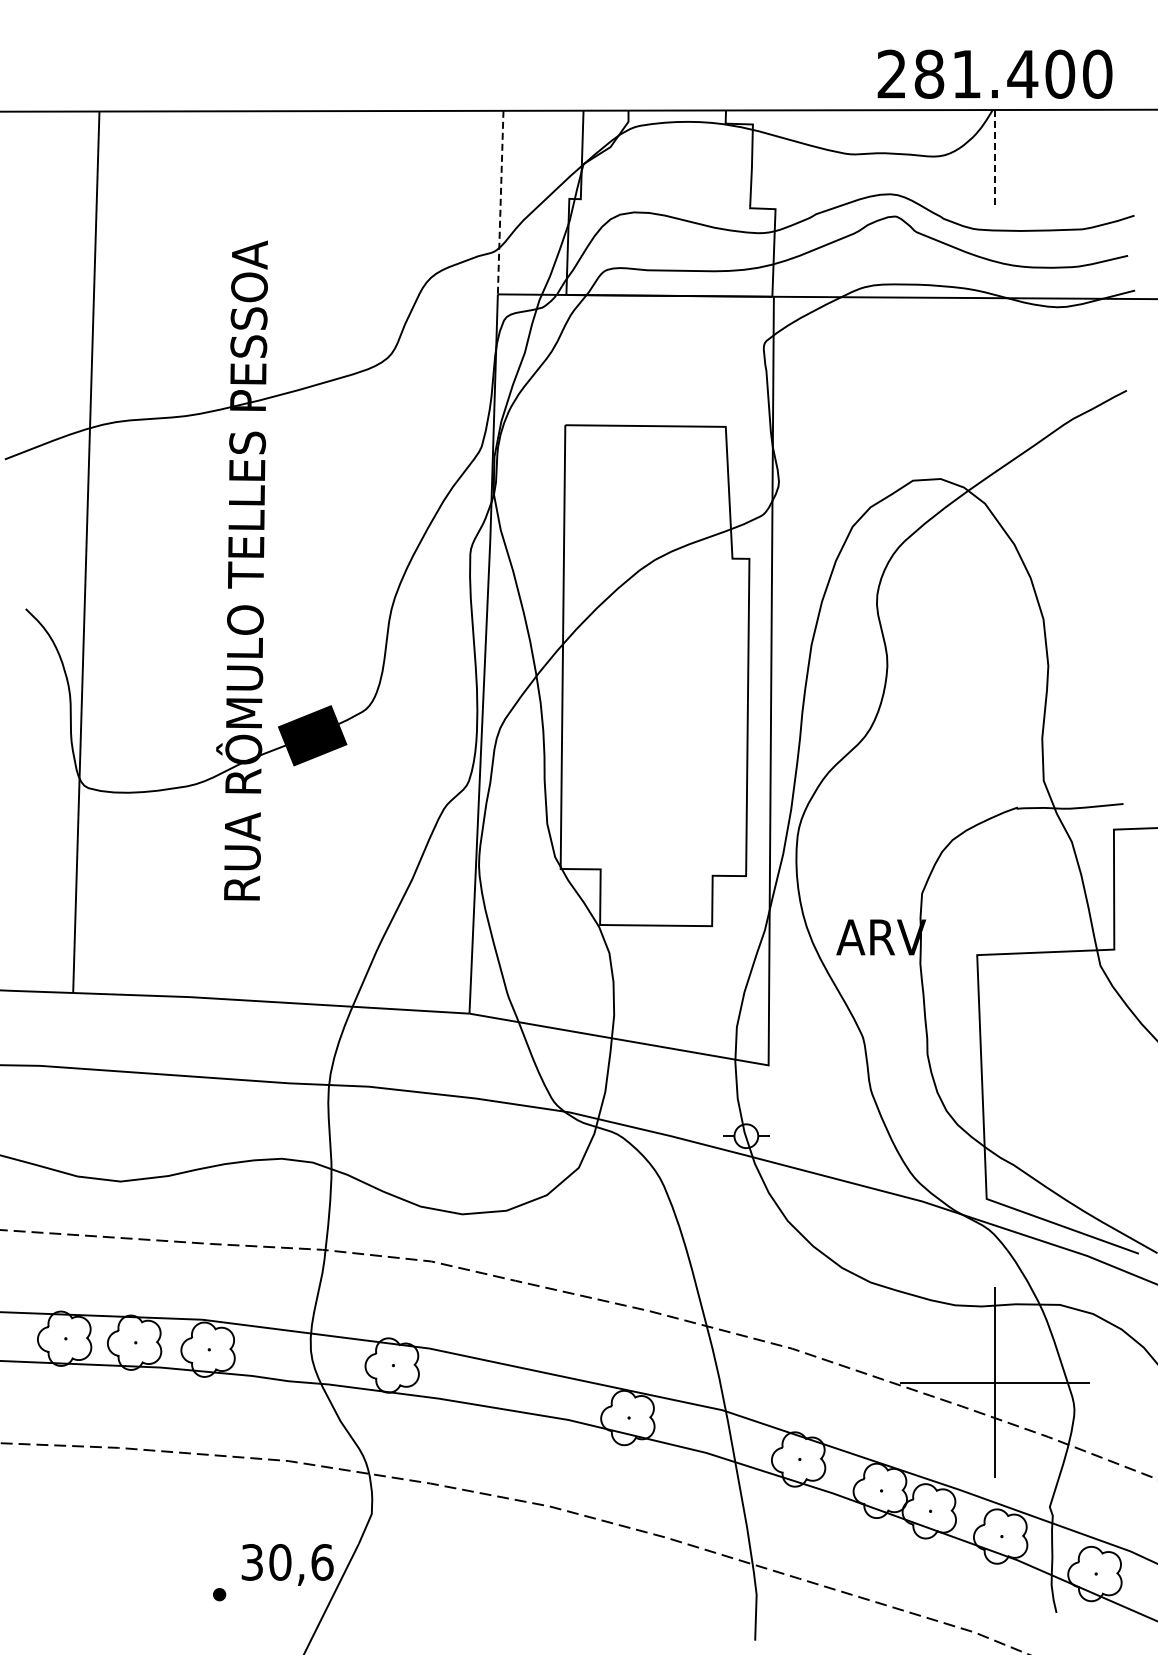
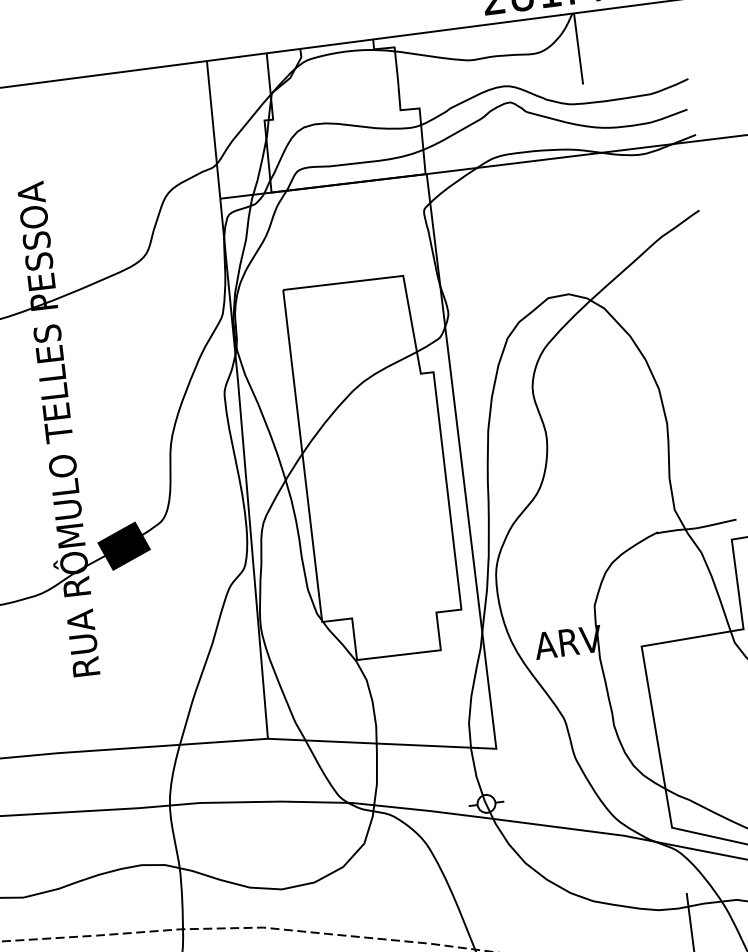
line: (994, 157) -> (578, 48), dashed -> solid
line: (500, 202) -> (213, 129), dashed -> solid

